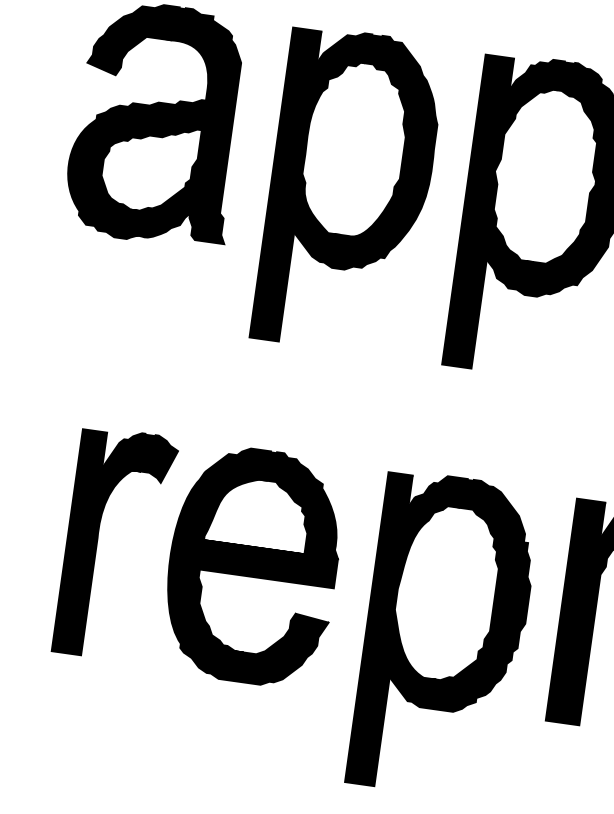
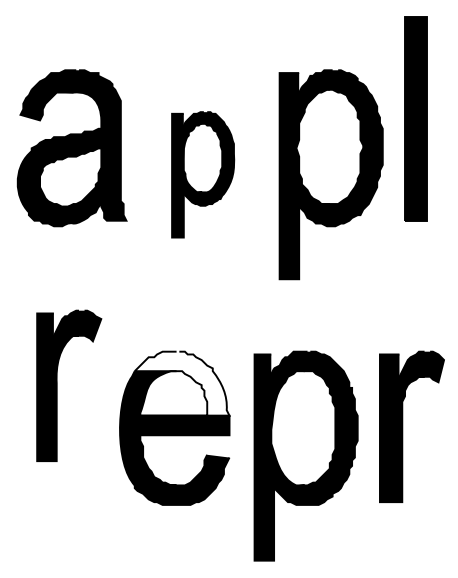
part: (348, 190) -> (202, 174), size x0.6
fill: (272, 500) -> (181, 383), removed
part: (98, 541) -> (57, 385), moved

